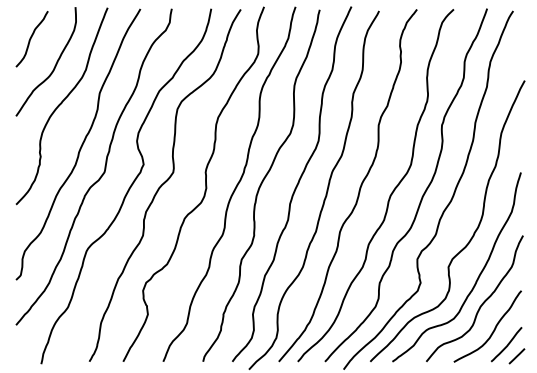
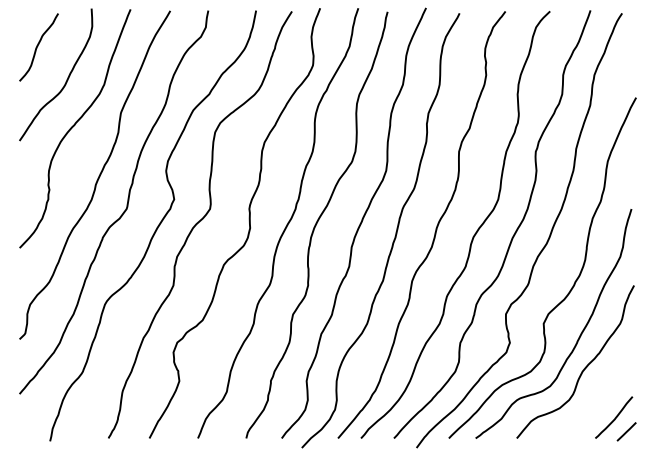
curve: (493, 329) -> (598, 399), removed

